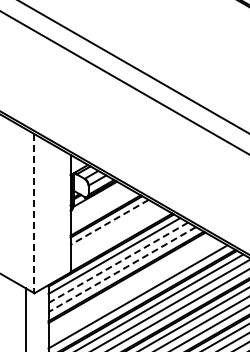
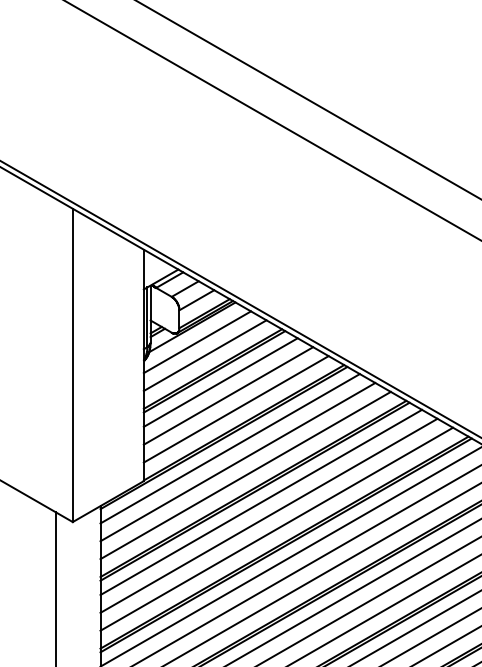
line: (97, 201) -> (196, 341), added
line: (101, 208) -> (204, 355), added
line: (34, 213) -> (72, 365), dashed -> solid
line: (109, 222) -> (220, 382), dashed -> solid
line: (113, 229) -> (228, 396), added
line: (117, 235) -> (236, 408), added
line: (118, 262) -> (238, 461), dashed -> solid
line: (121, 269) -> (244, 475), dashed -> solid
line: (129, 283) -> (259, 502), added
line: (133, 289) -> (267, 514), added

